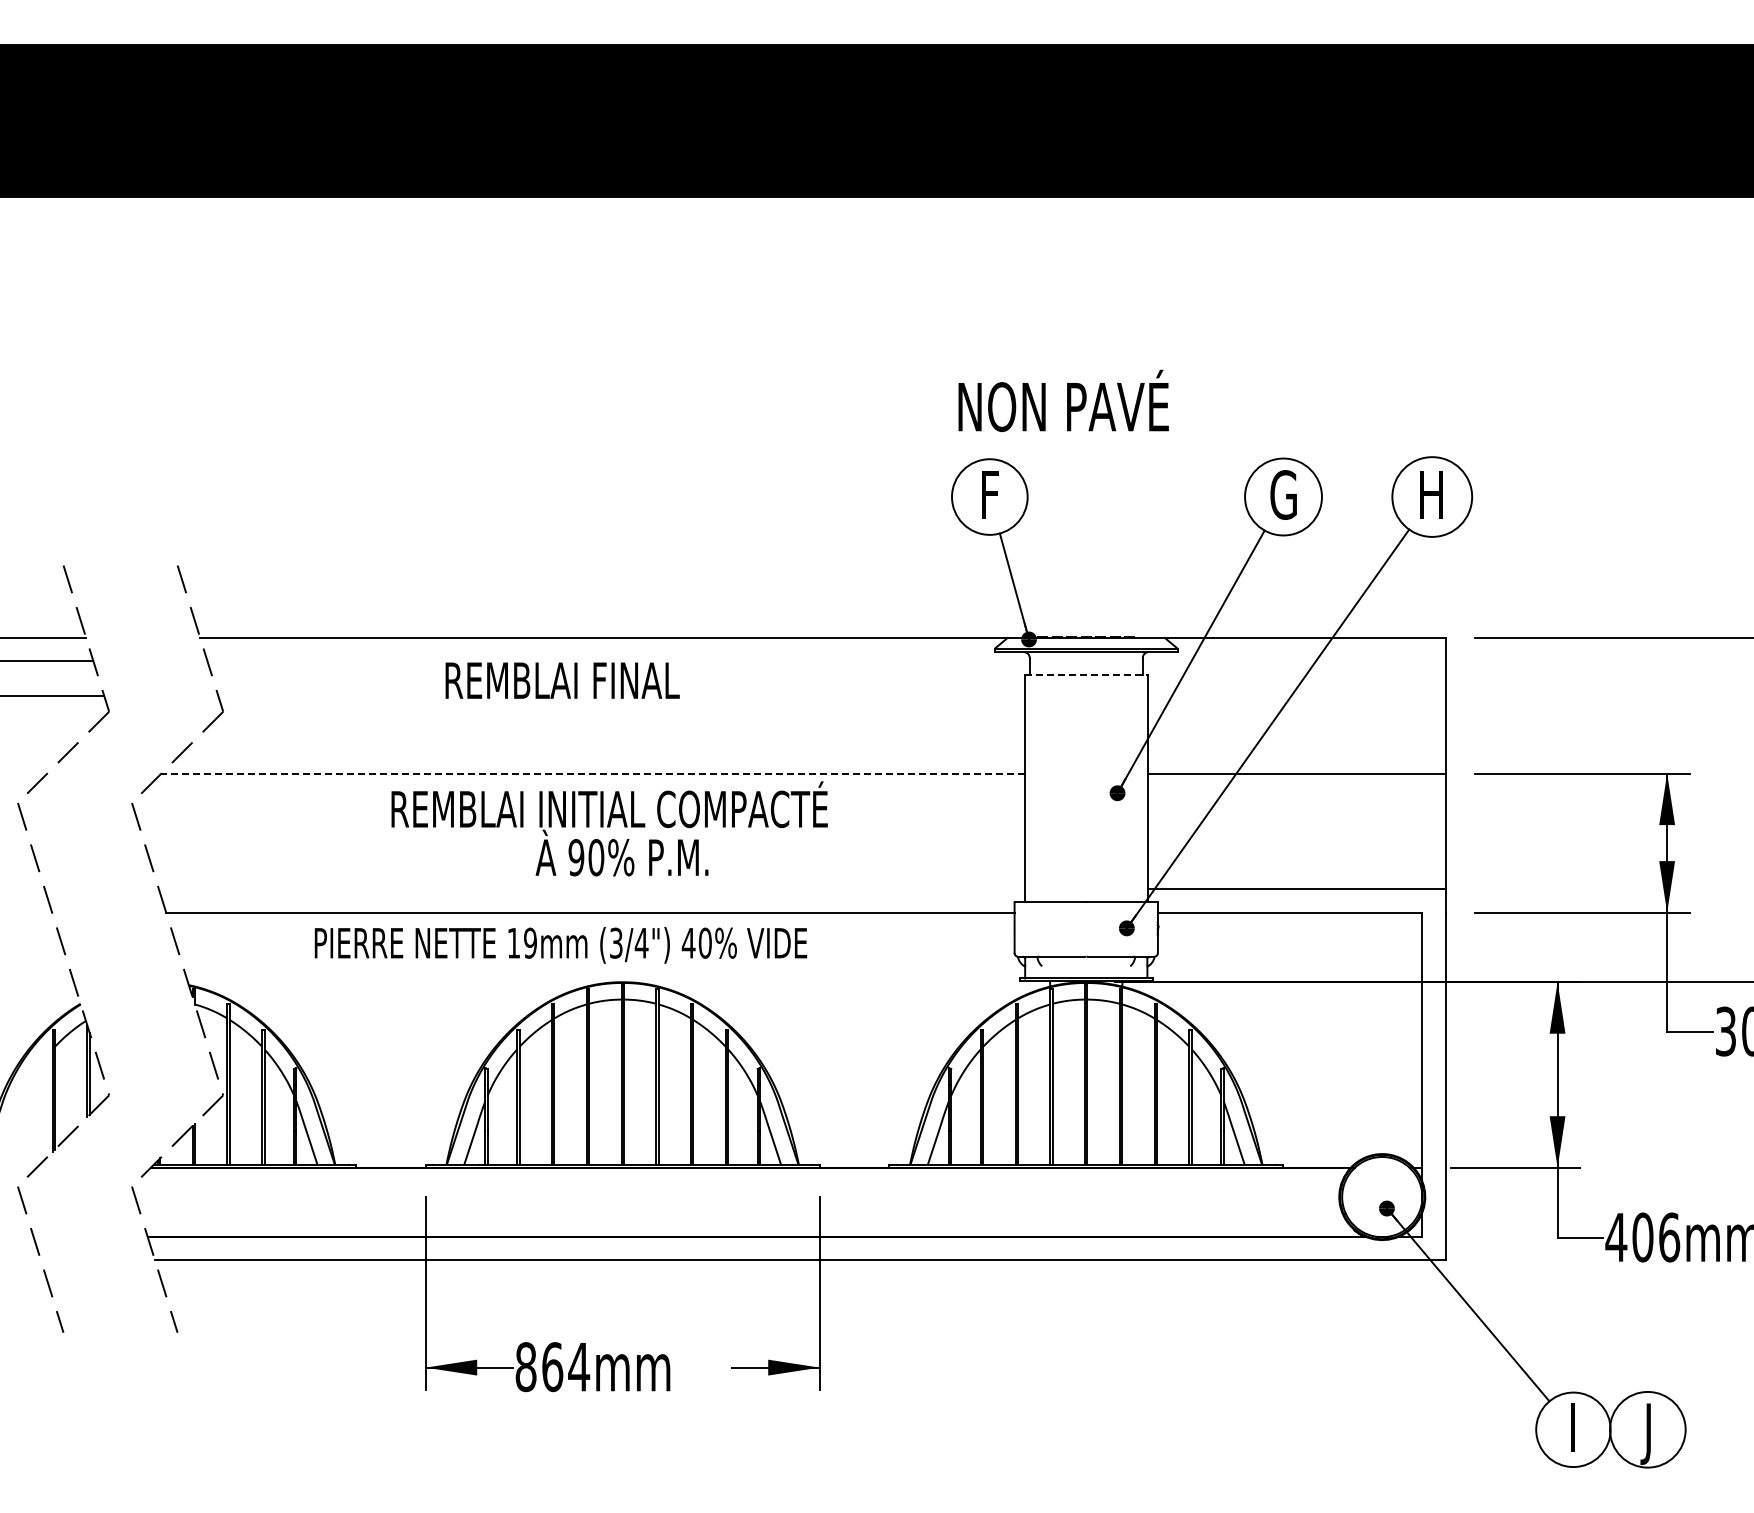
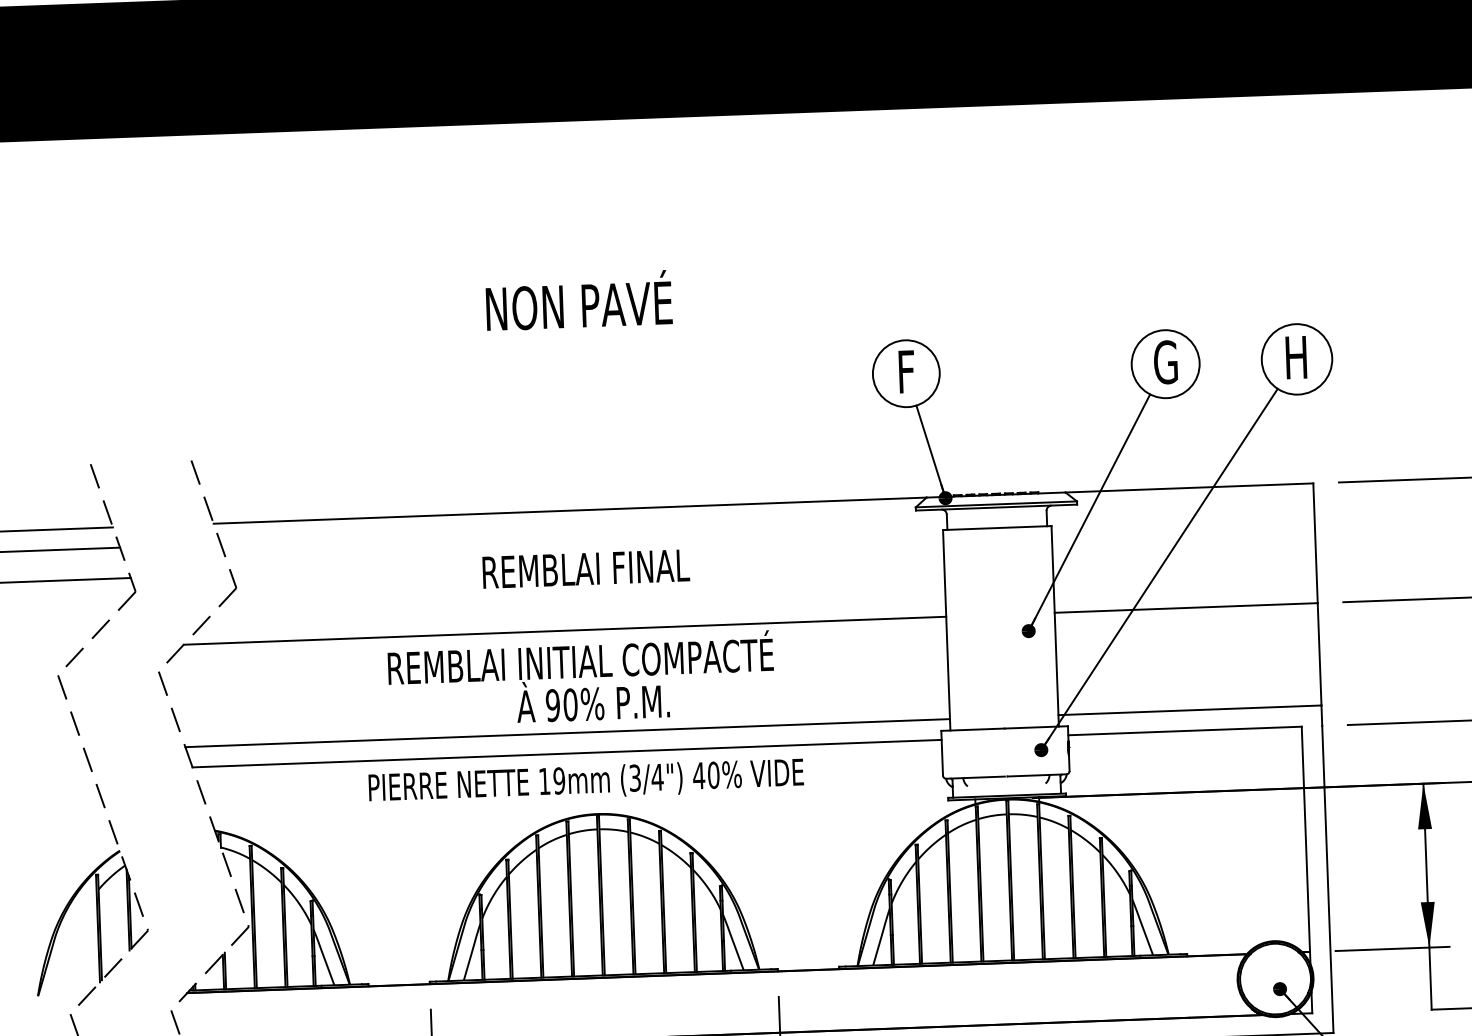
text: (1063, 400) -> (578, 300), moved
line: (1086, 675) -> (997, 528), dashed -> solid
text: (562, 680) -> (586, 568), moved
line: (593, 773) -> (565, 630), dashed -> solid
line: (591, 889) -> (567, 733), added
text: (560, 945) -> (585, 781), moved

